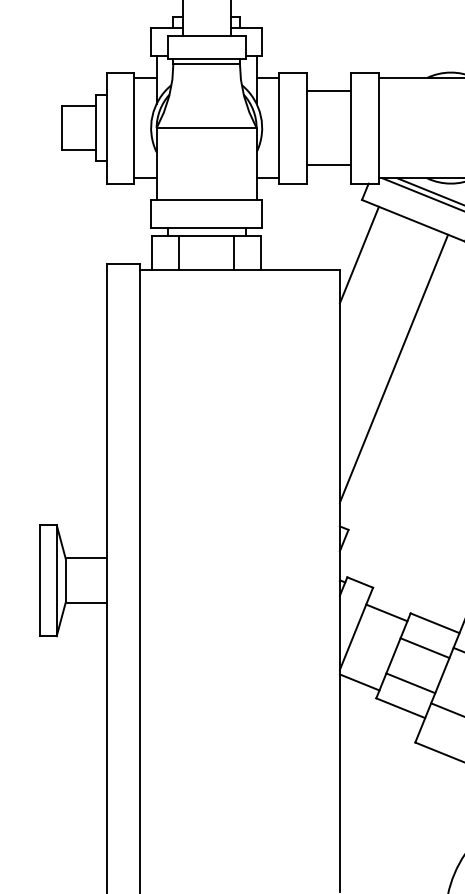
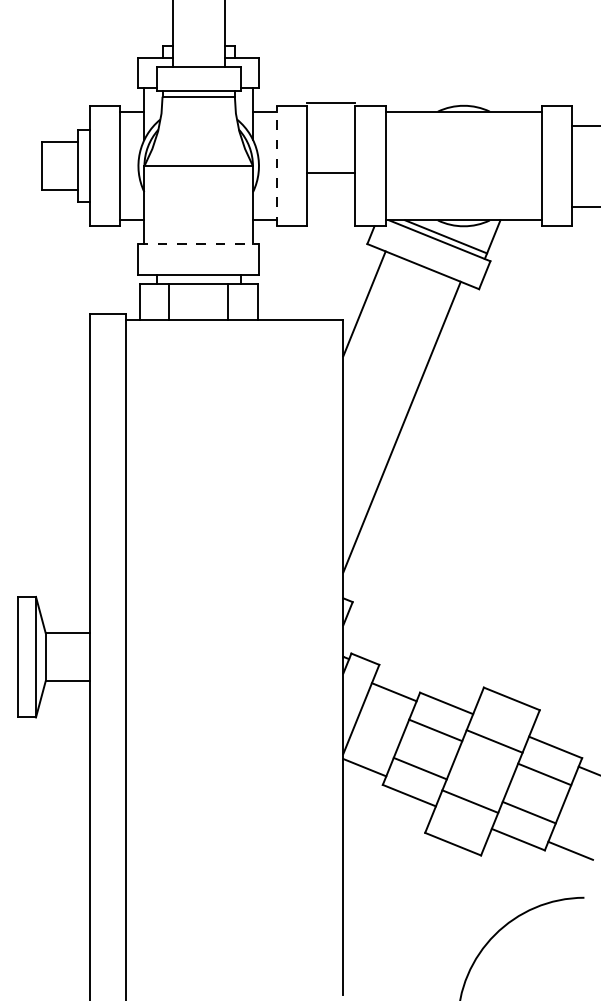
line: (328, 90) -> (331, 102), moved
line: (279, 127) -> (277, 165), solid -> dashed
line: (328, 165) -> (331, 172), moved
line: (207, 200) -> (199, 244), solid -> dashed

